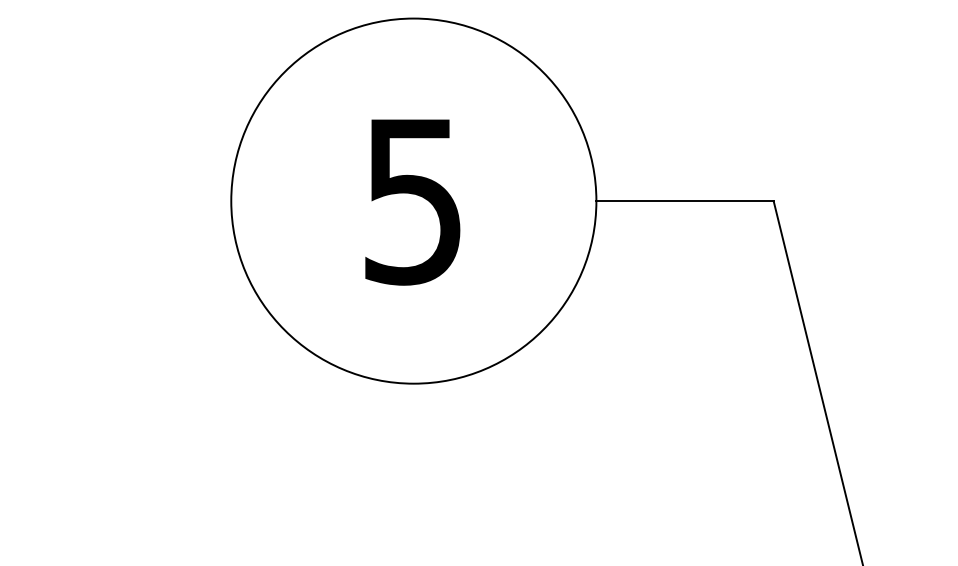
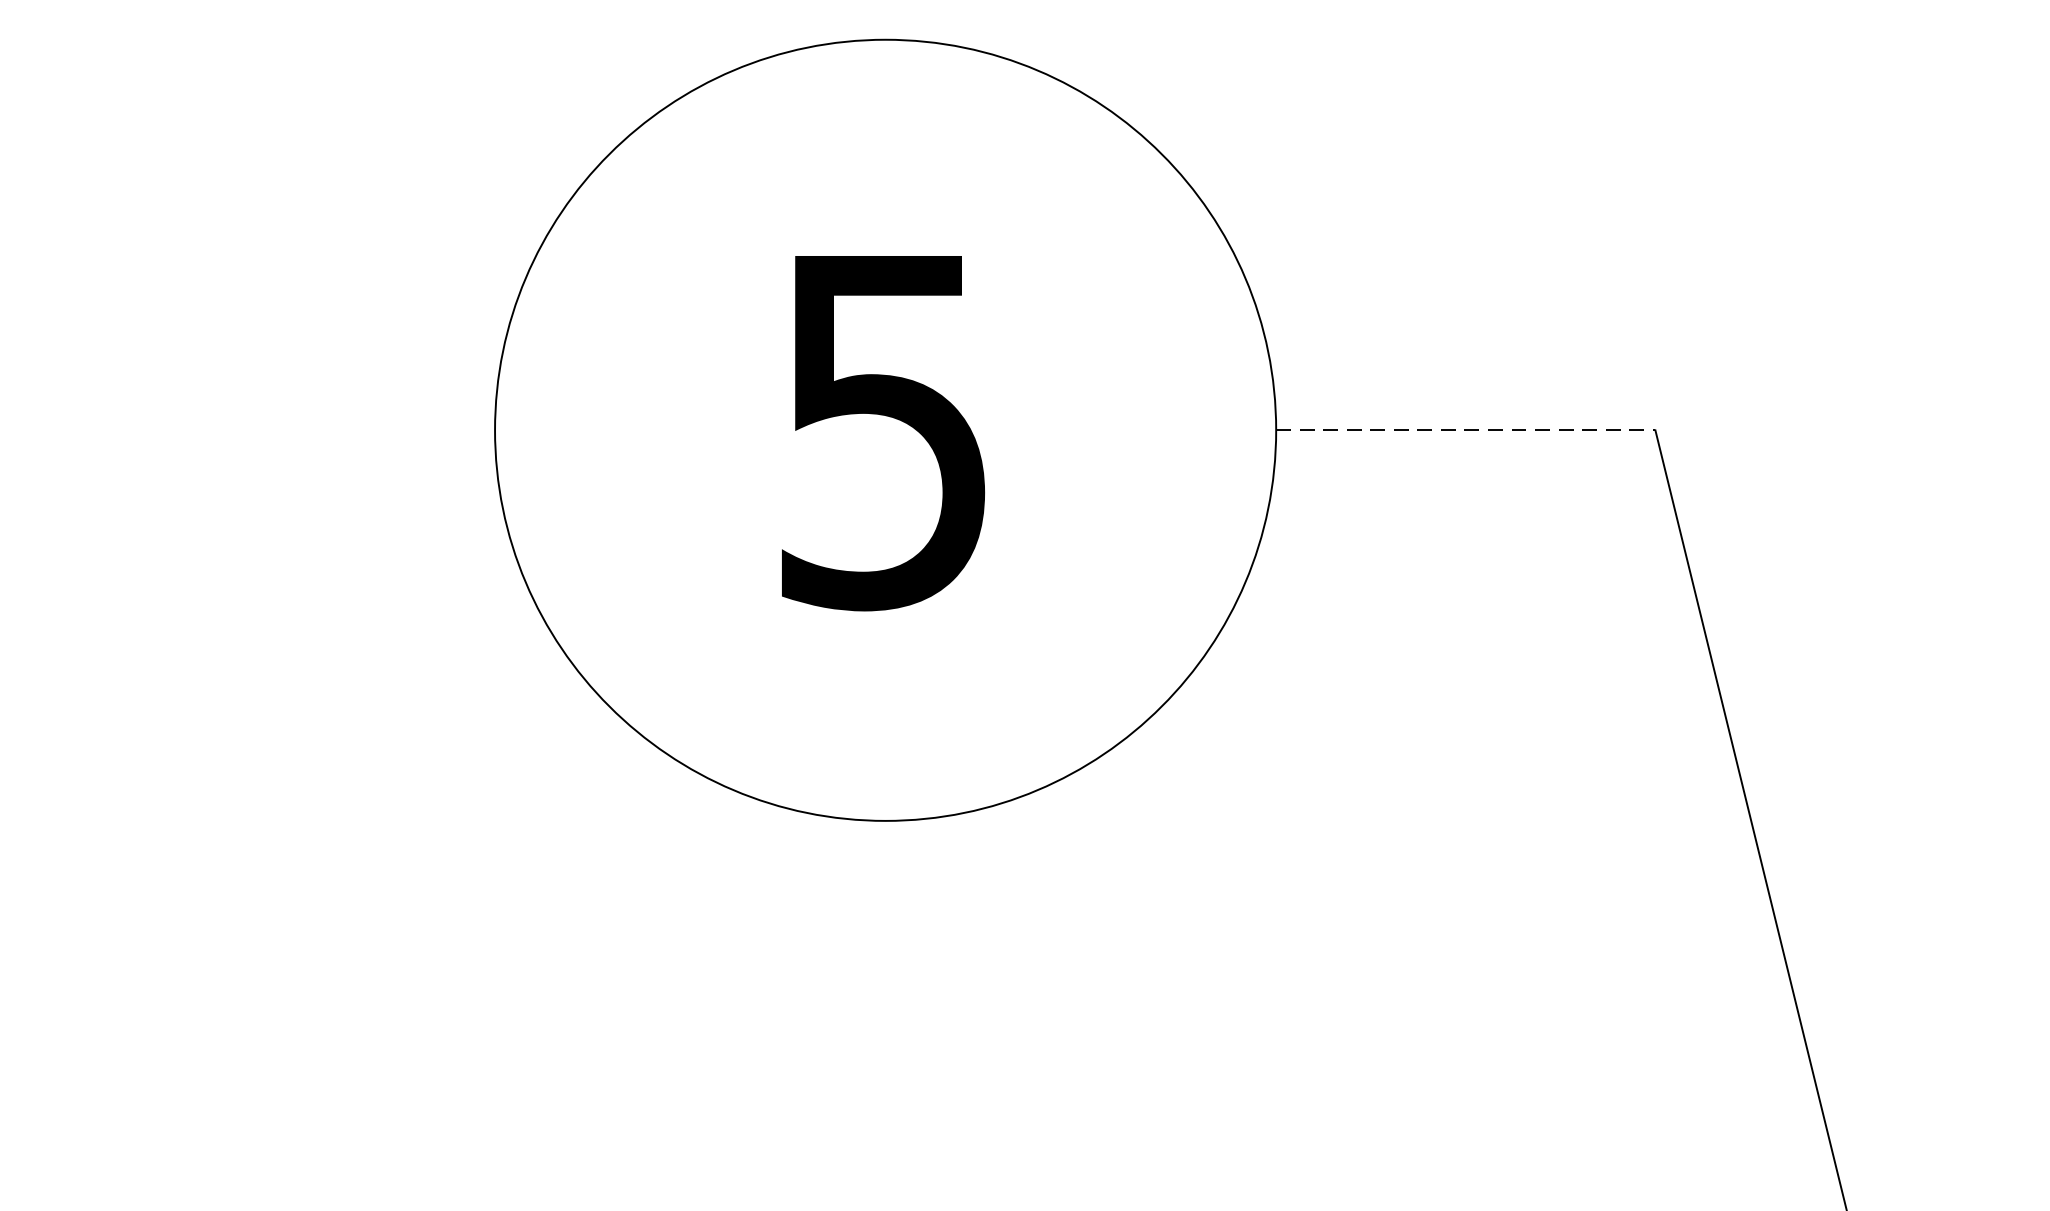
line: (685, 201) -> (1466, 431), solid -> dashed

